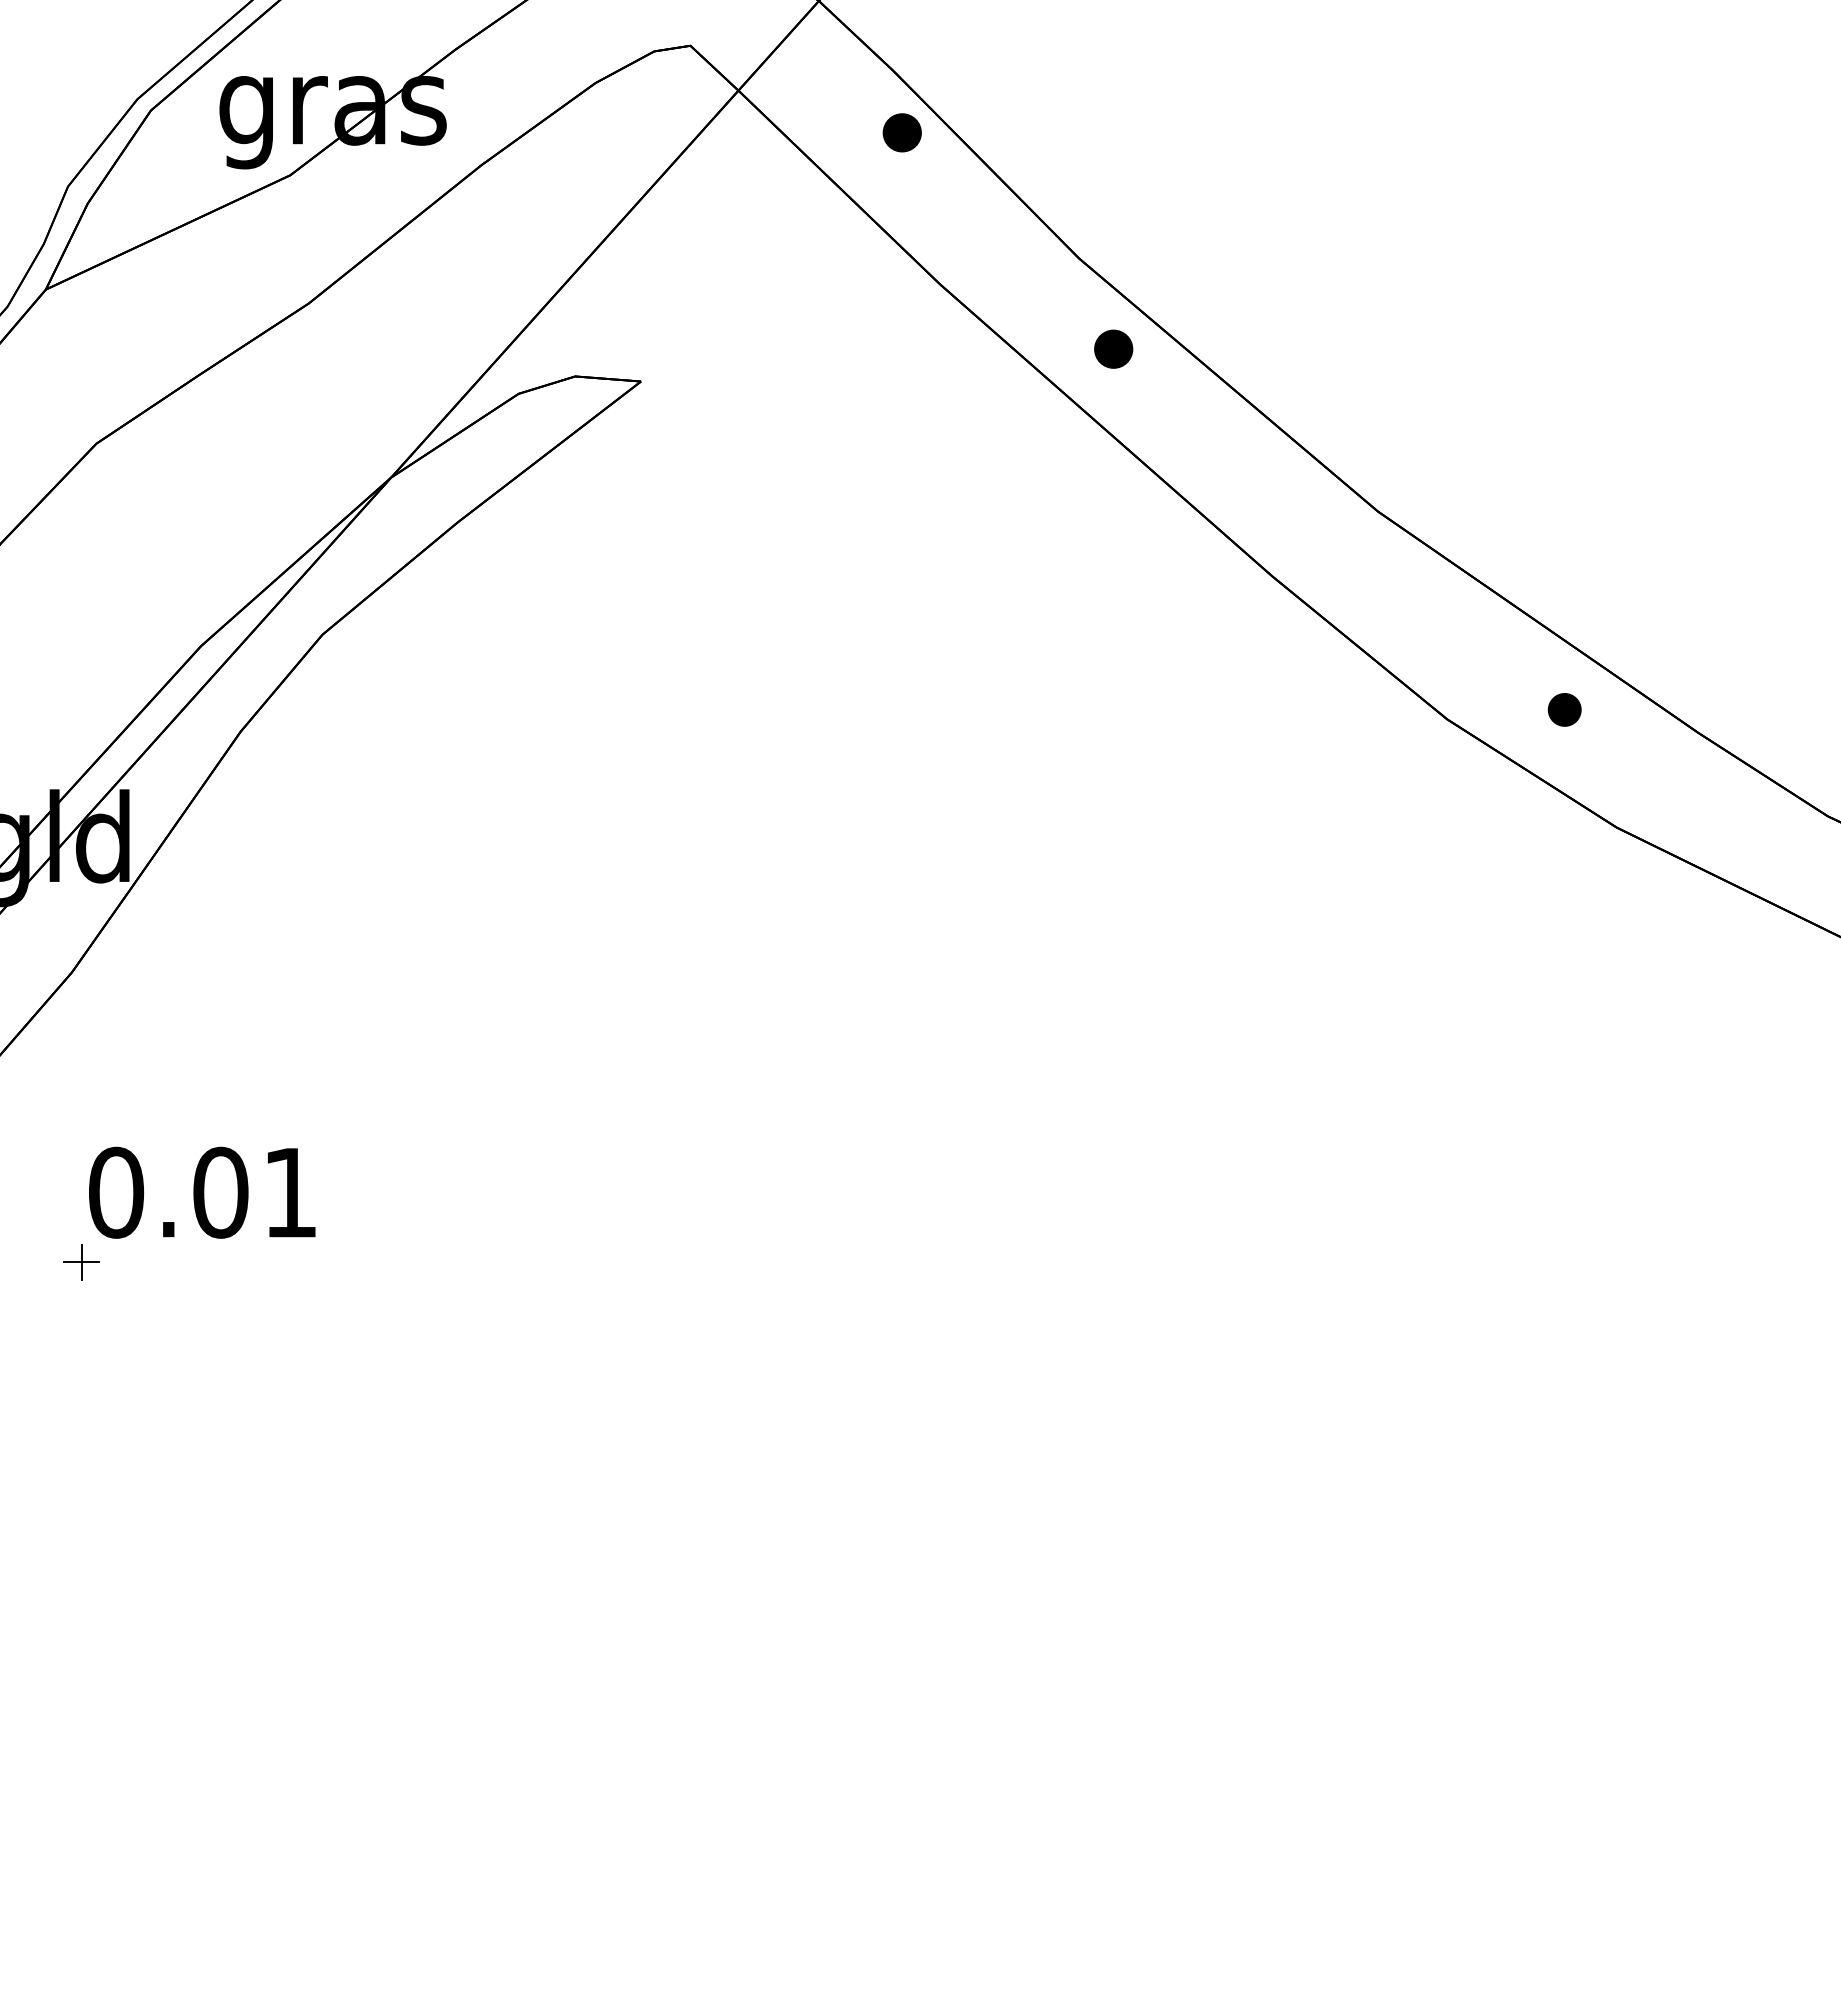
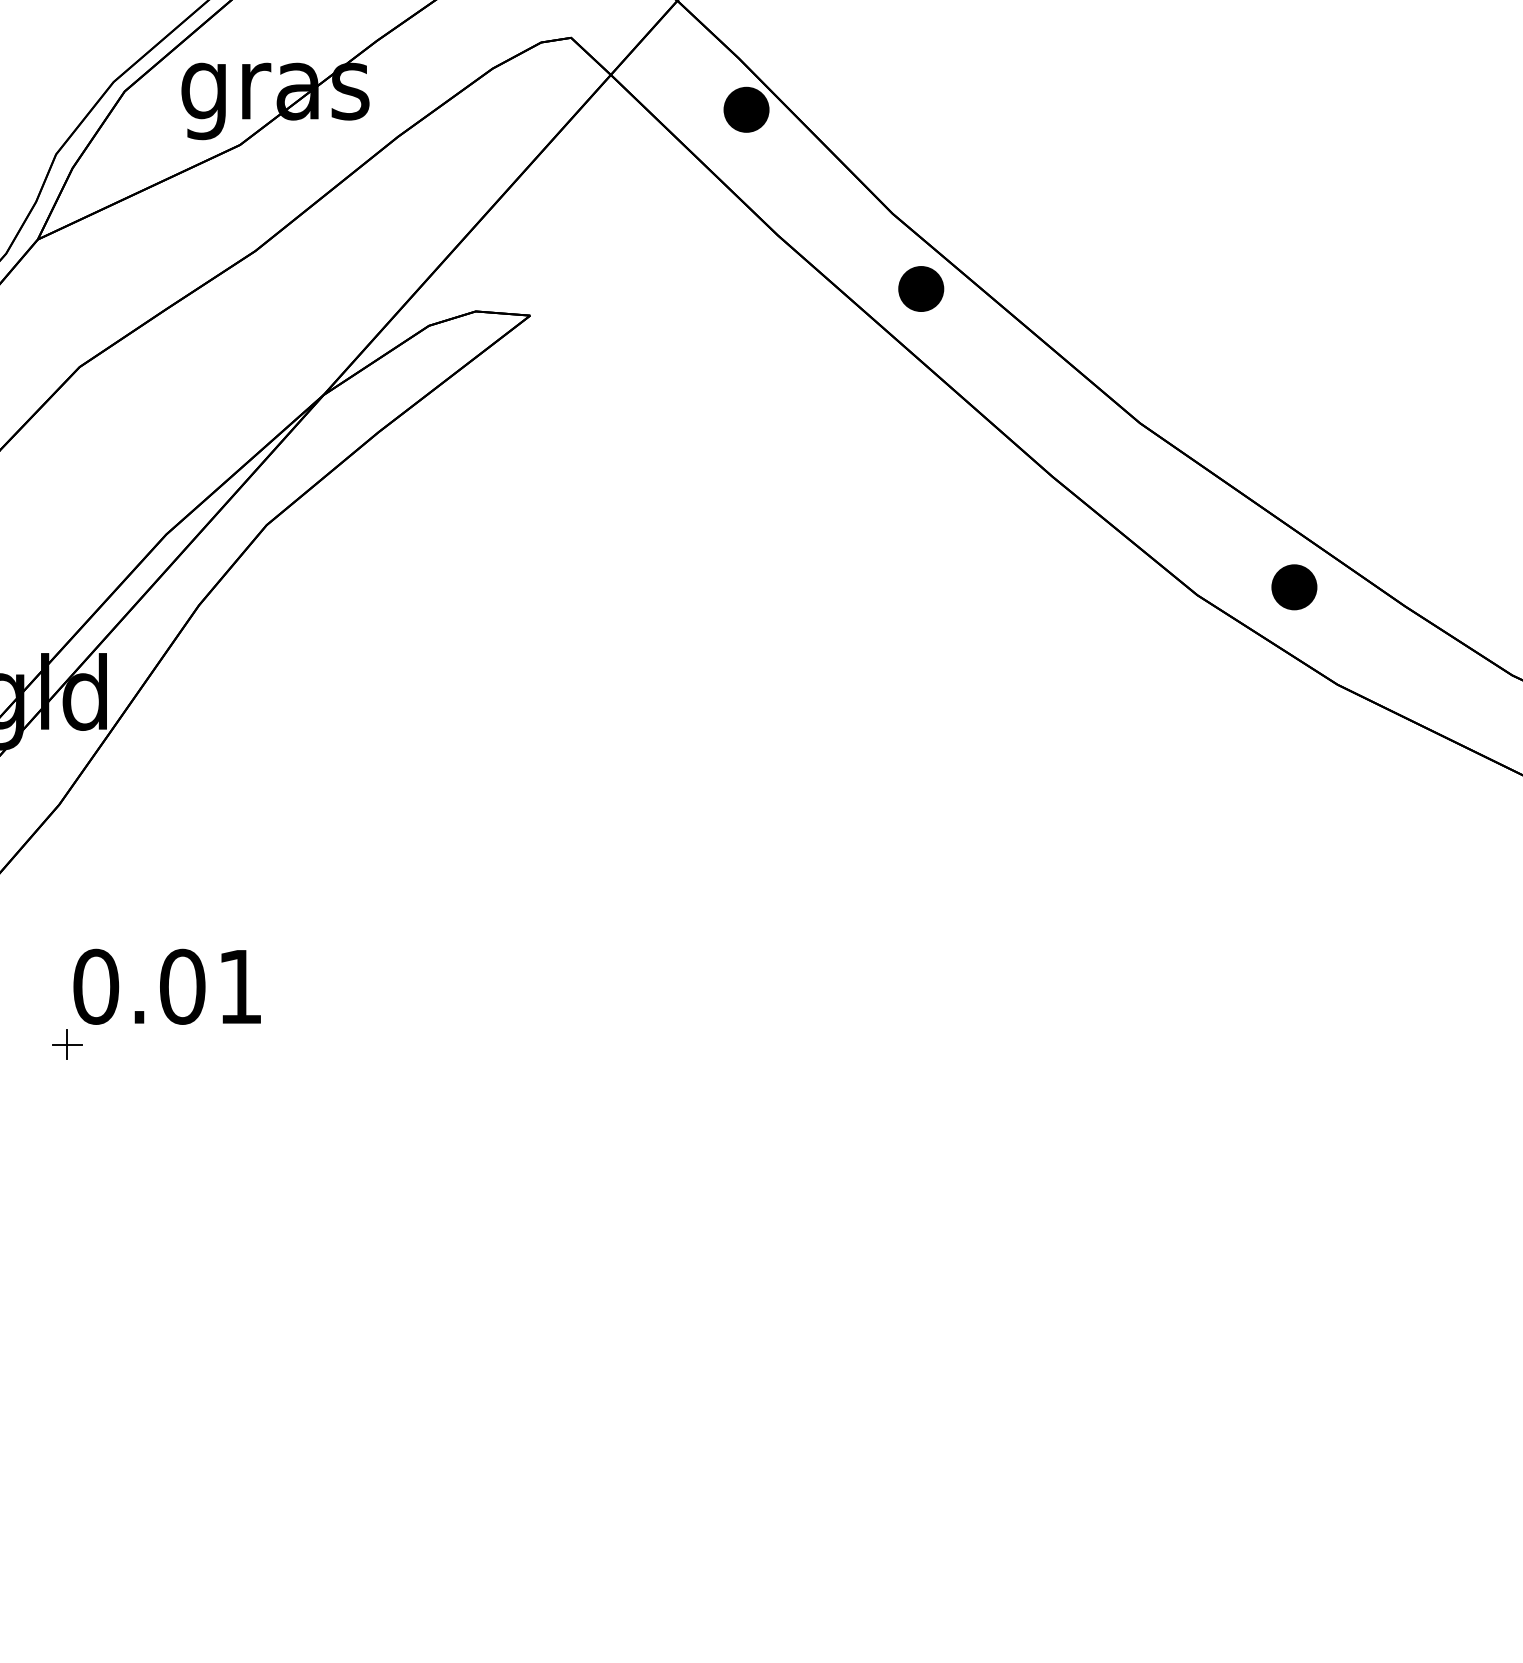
part: (901, 132) -> (745, 109), size x1.43
part: (1113, 348) -> (921, 288), size x1.43
part: (1564, 709) -> (1294, 587), size x1.67

